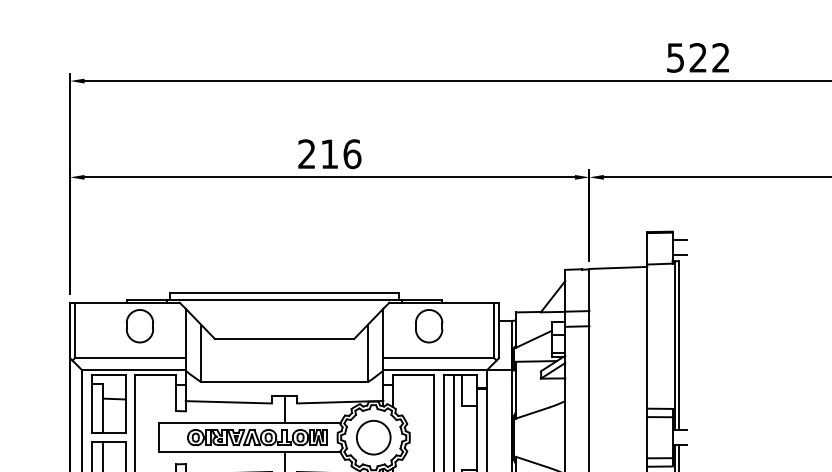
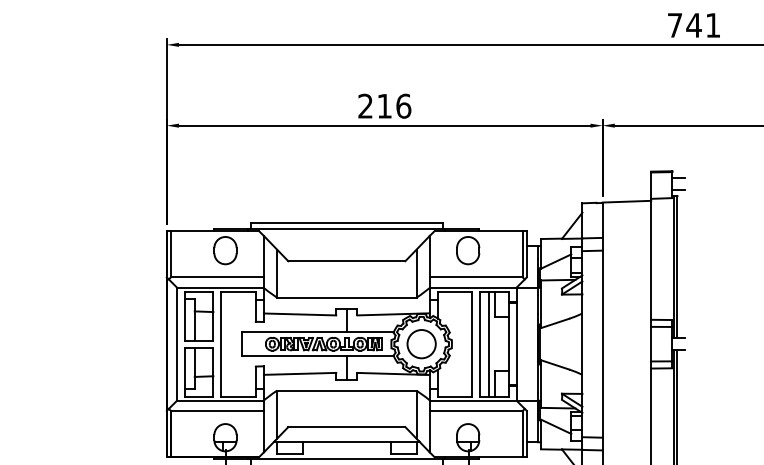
text: (697, 56) -> (693, 24), 522 -> 741

